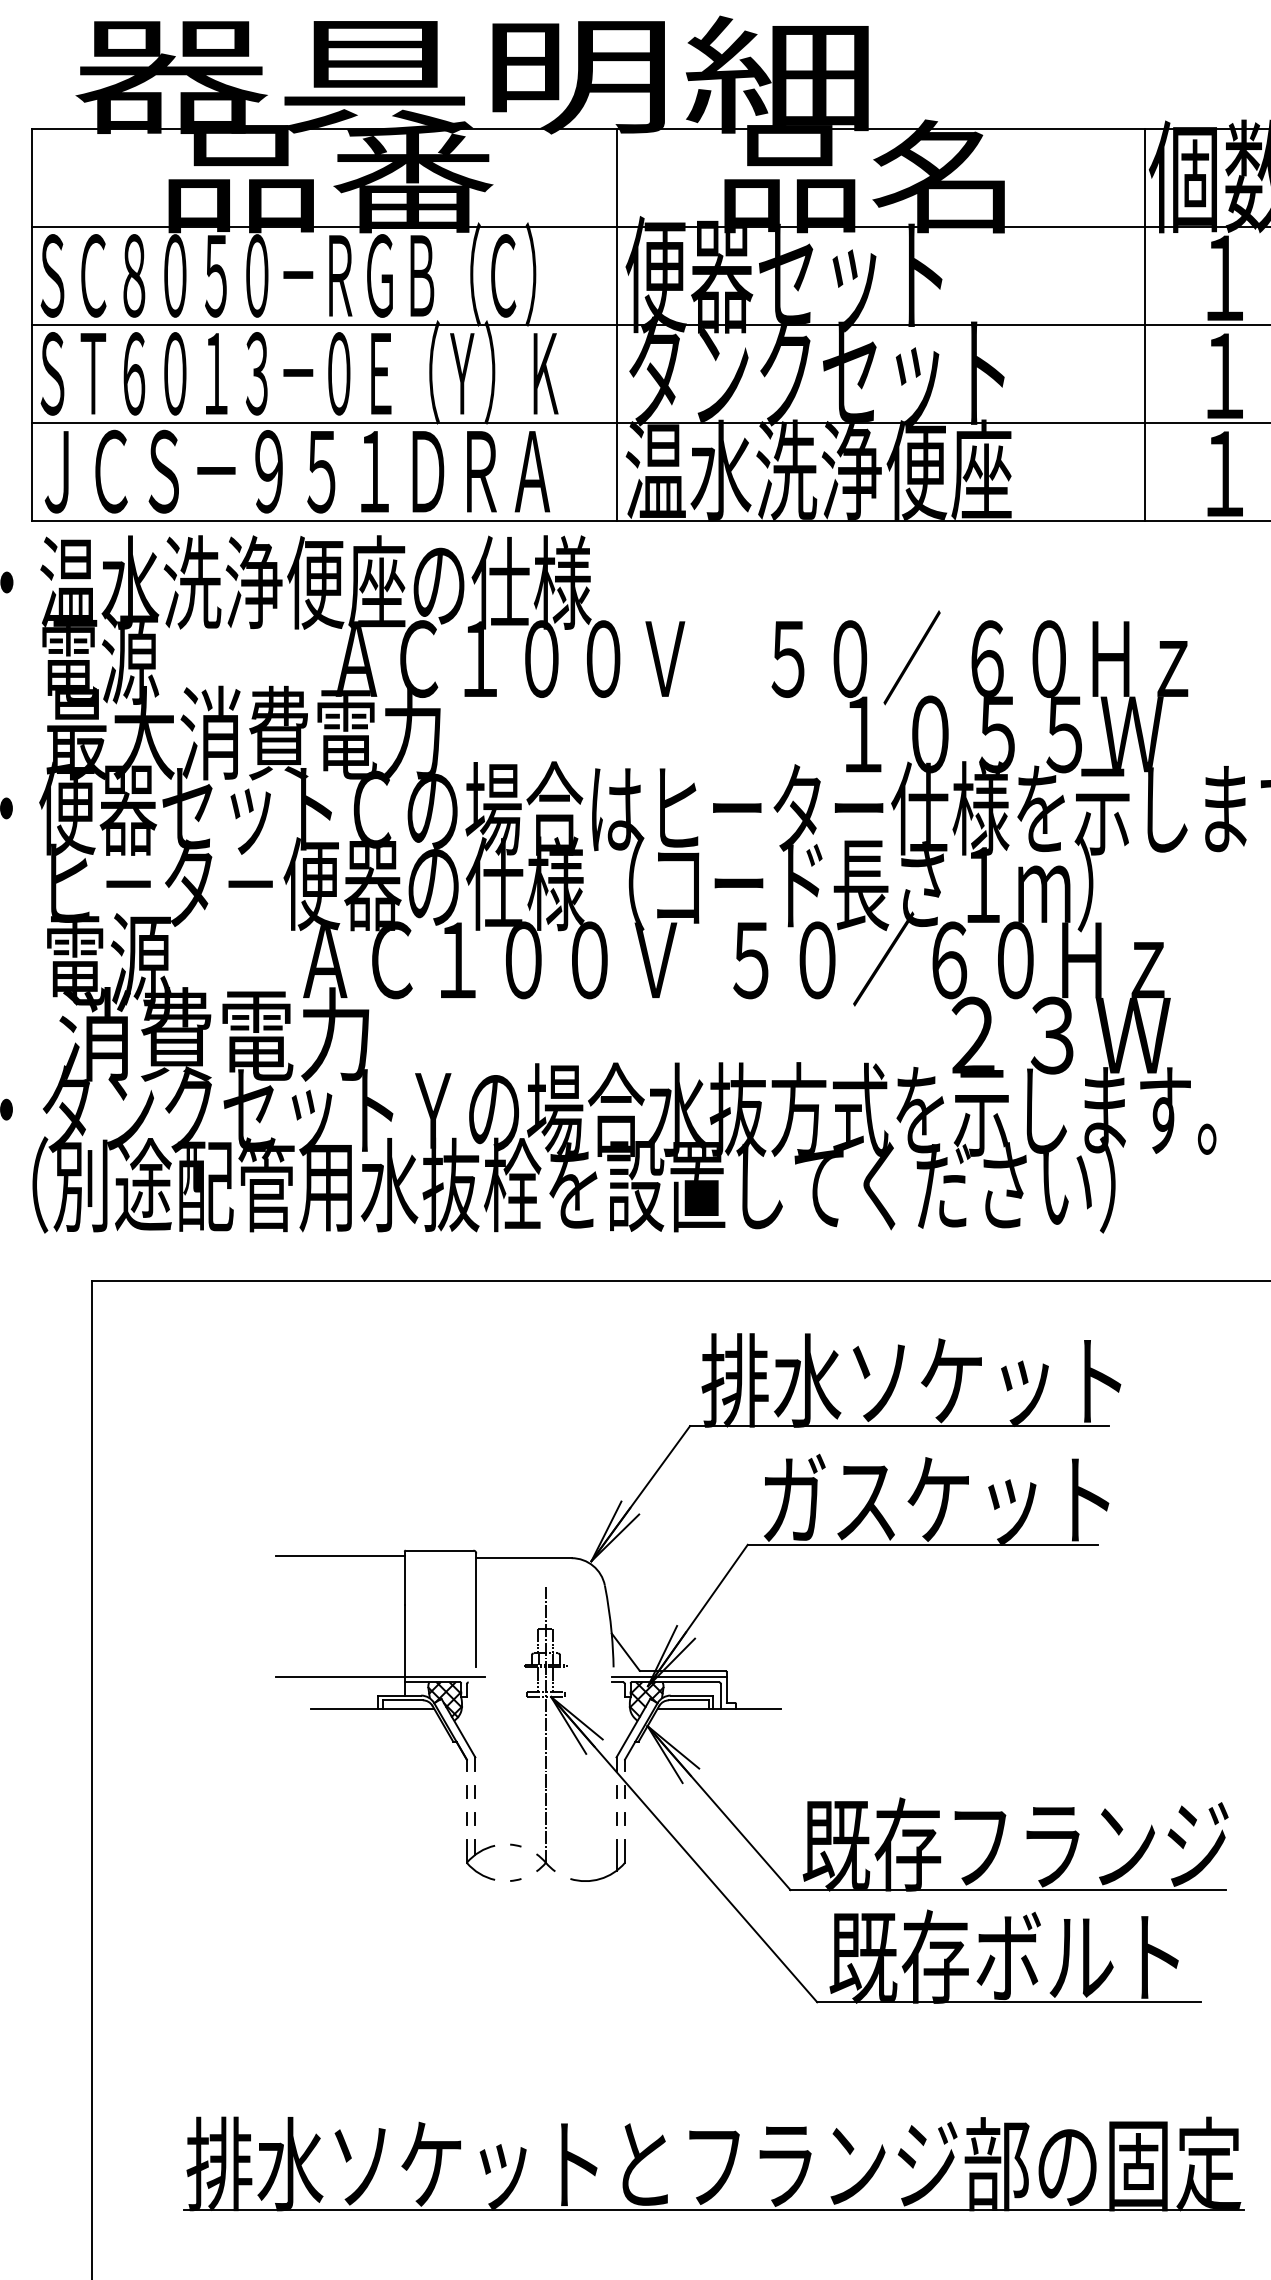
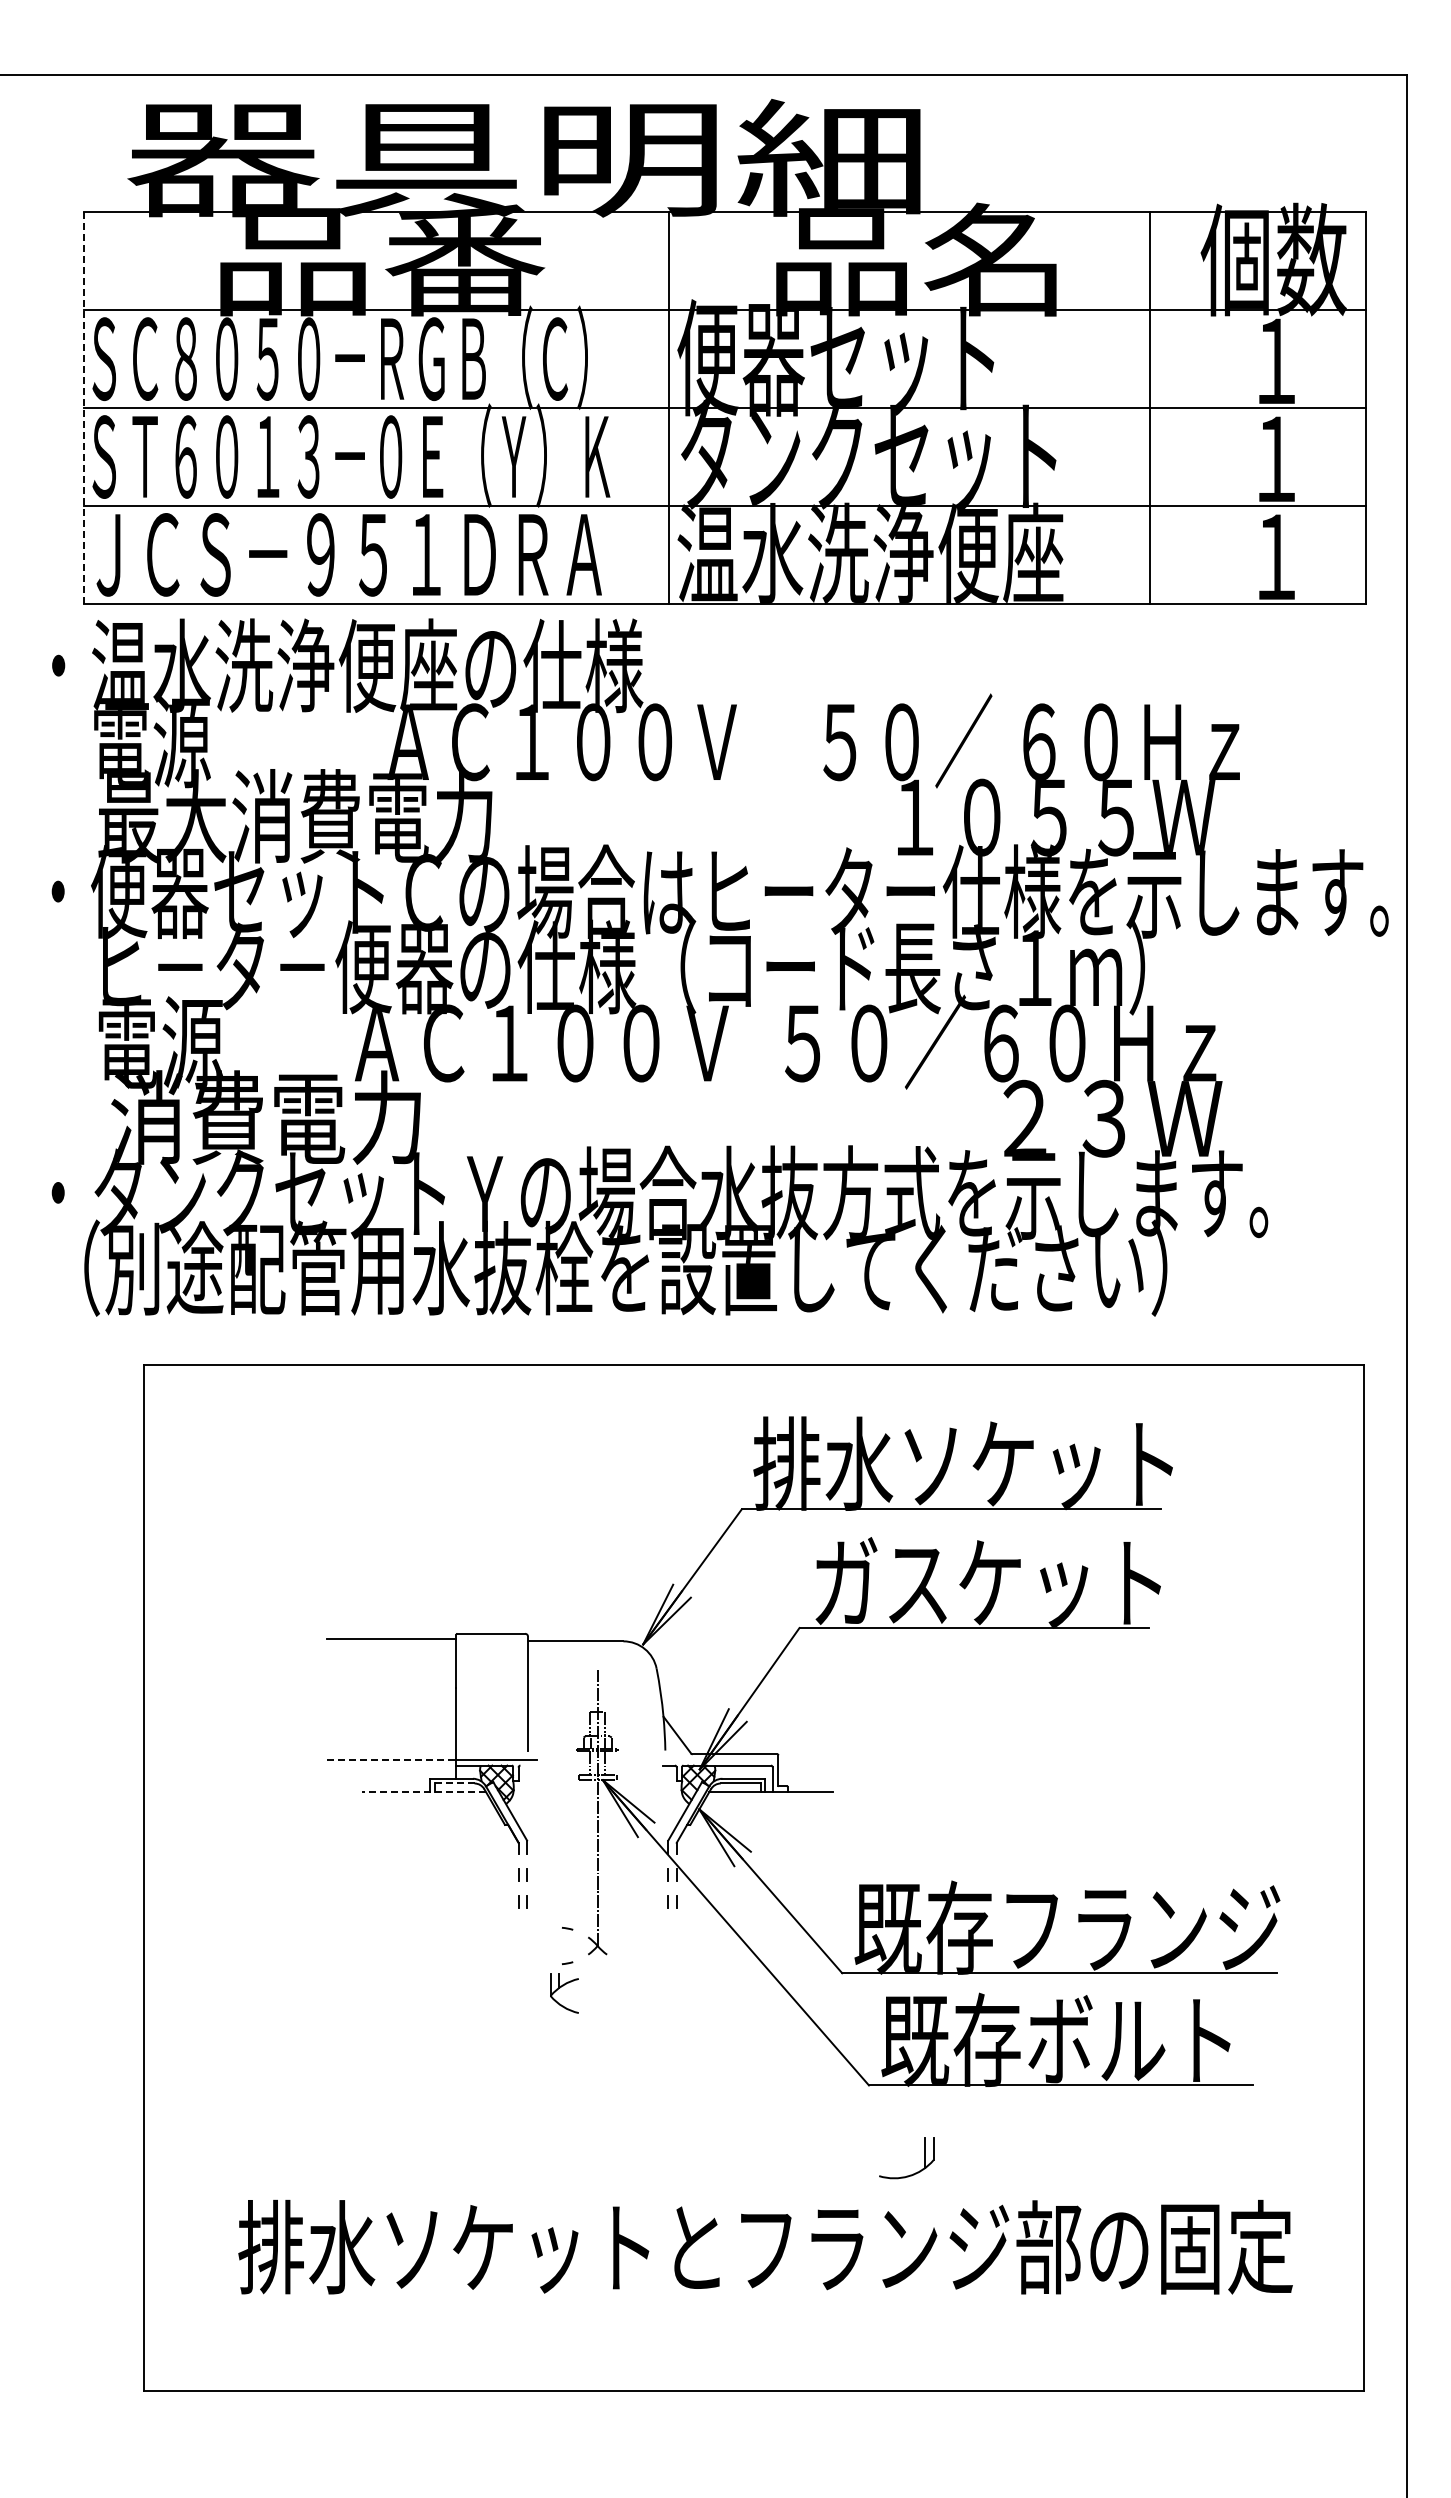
line: (1144, 324) -> (1150, 407), moved
line: (31, 325) -> (83, 408), solid -> dashed
line: (339, 1676) -> (391, 1759), solid -> dashed
line: (668, 1676) -> (720, 1759), removed
line: (402, 1700) -> (454, 1783), solid -> dashed
line: (372, 1708) -> (424, 1791), solid -> dashed
part: (476, 1855) -> (560, 1988), moved
part: (601, 1877) -> (910, 2174), moved
line: (714, 2209) -> (766, 2292), removed

